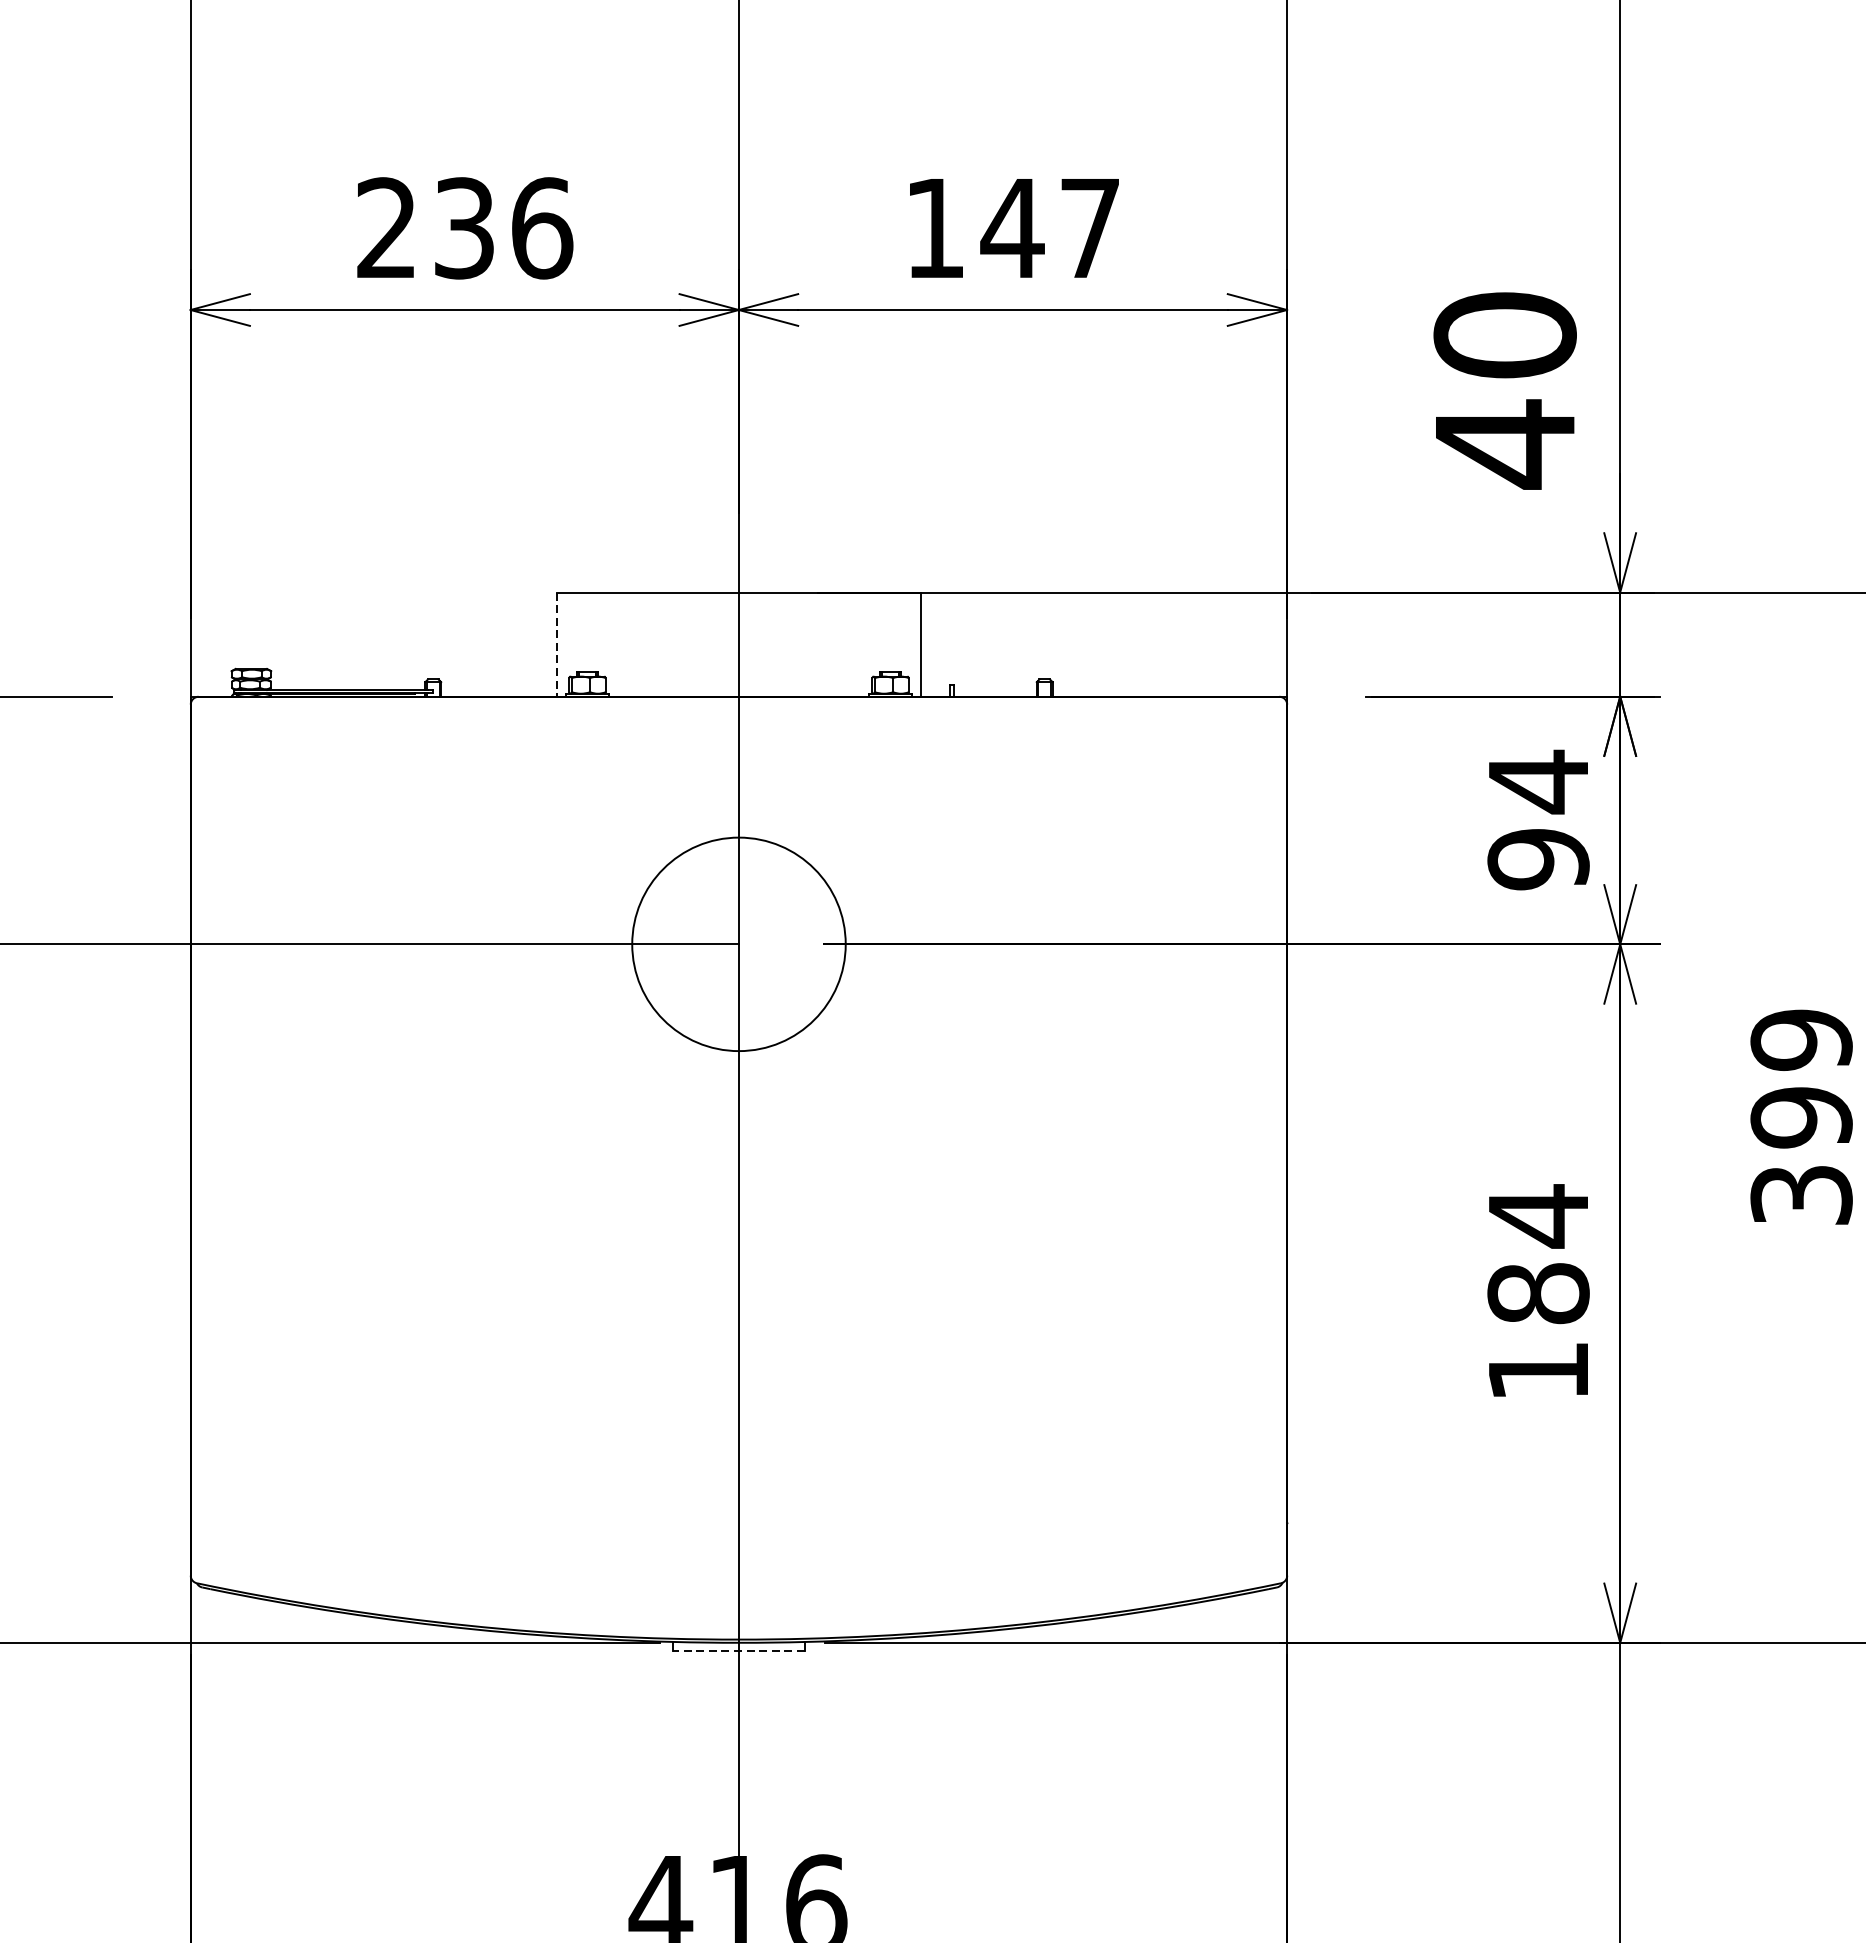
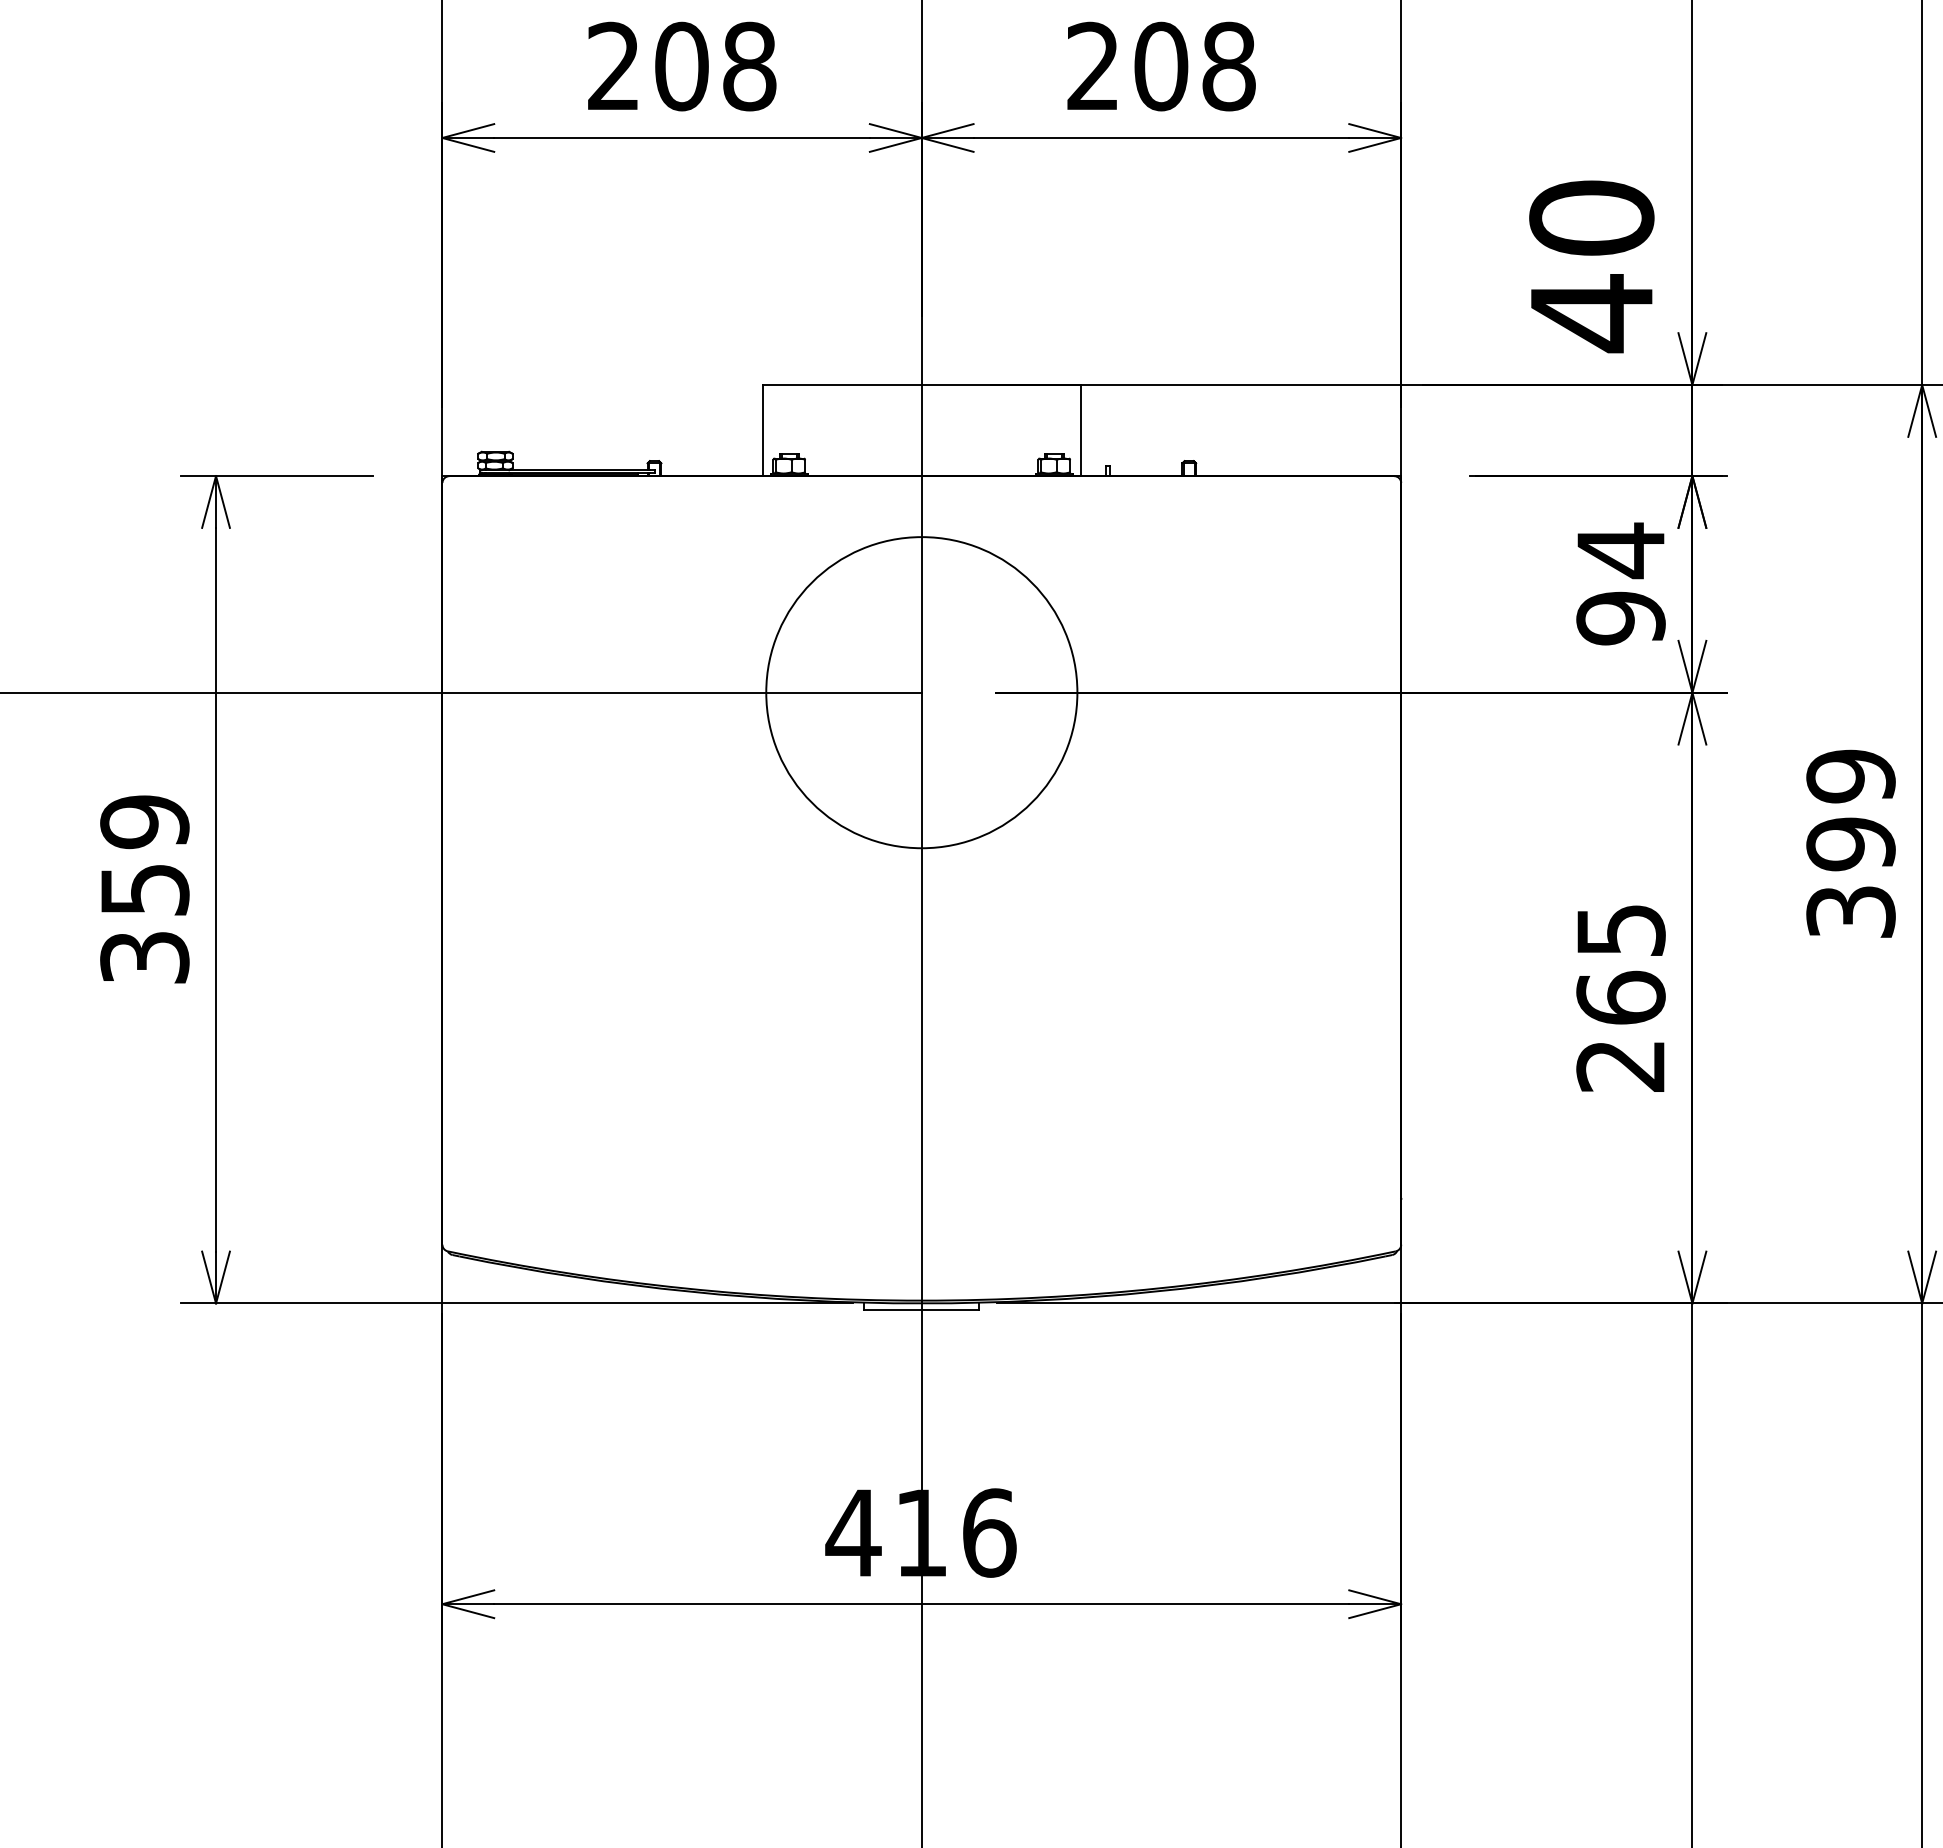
text: (504, 228) -> (716, 66), 236 -> 208
text: (1013, 228) -> (1161, 66), 147 -> 208
text: (1504, 390) -> (1591, 266), moved
line: (556, 644) -> (762, 430), dashed -> solid
circle: (738, 944) -> (921, 692), size x1.67
text: (1537, 1291) -> (1620, 996), 184 -> 265
line: (738, 1650) -> (921, 1310), dashed -> solid

